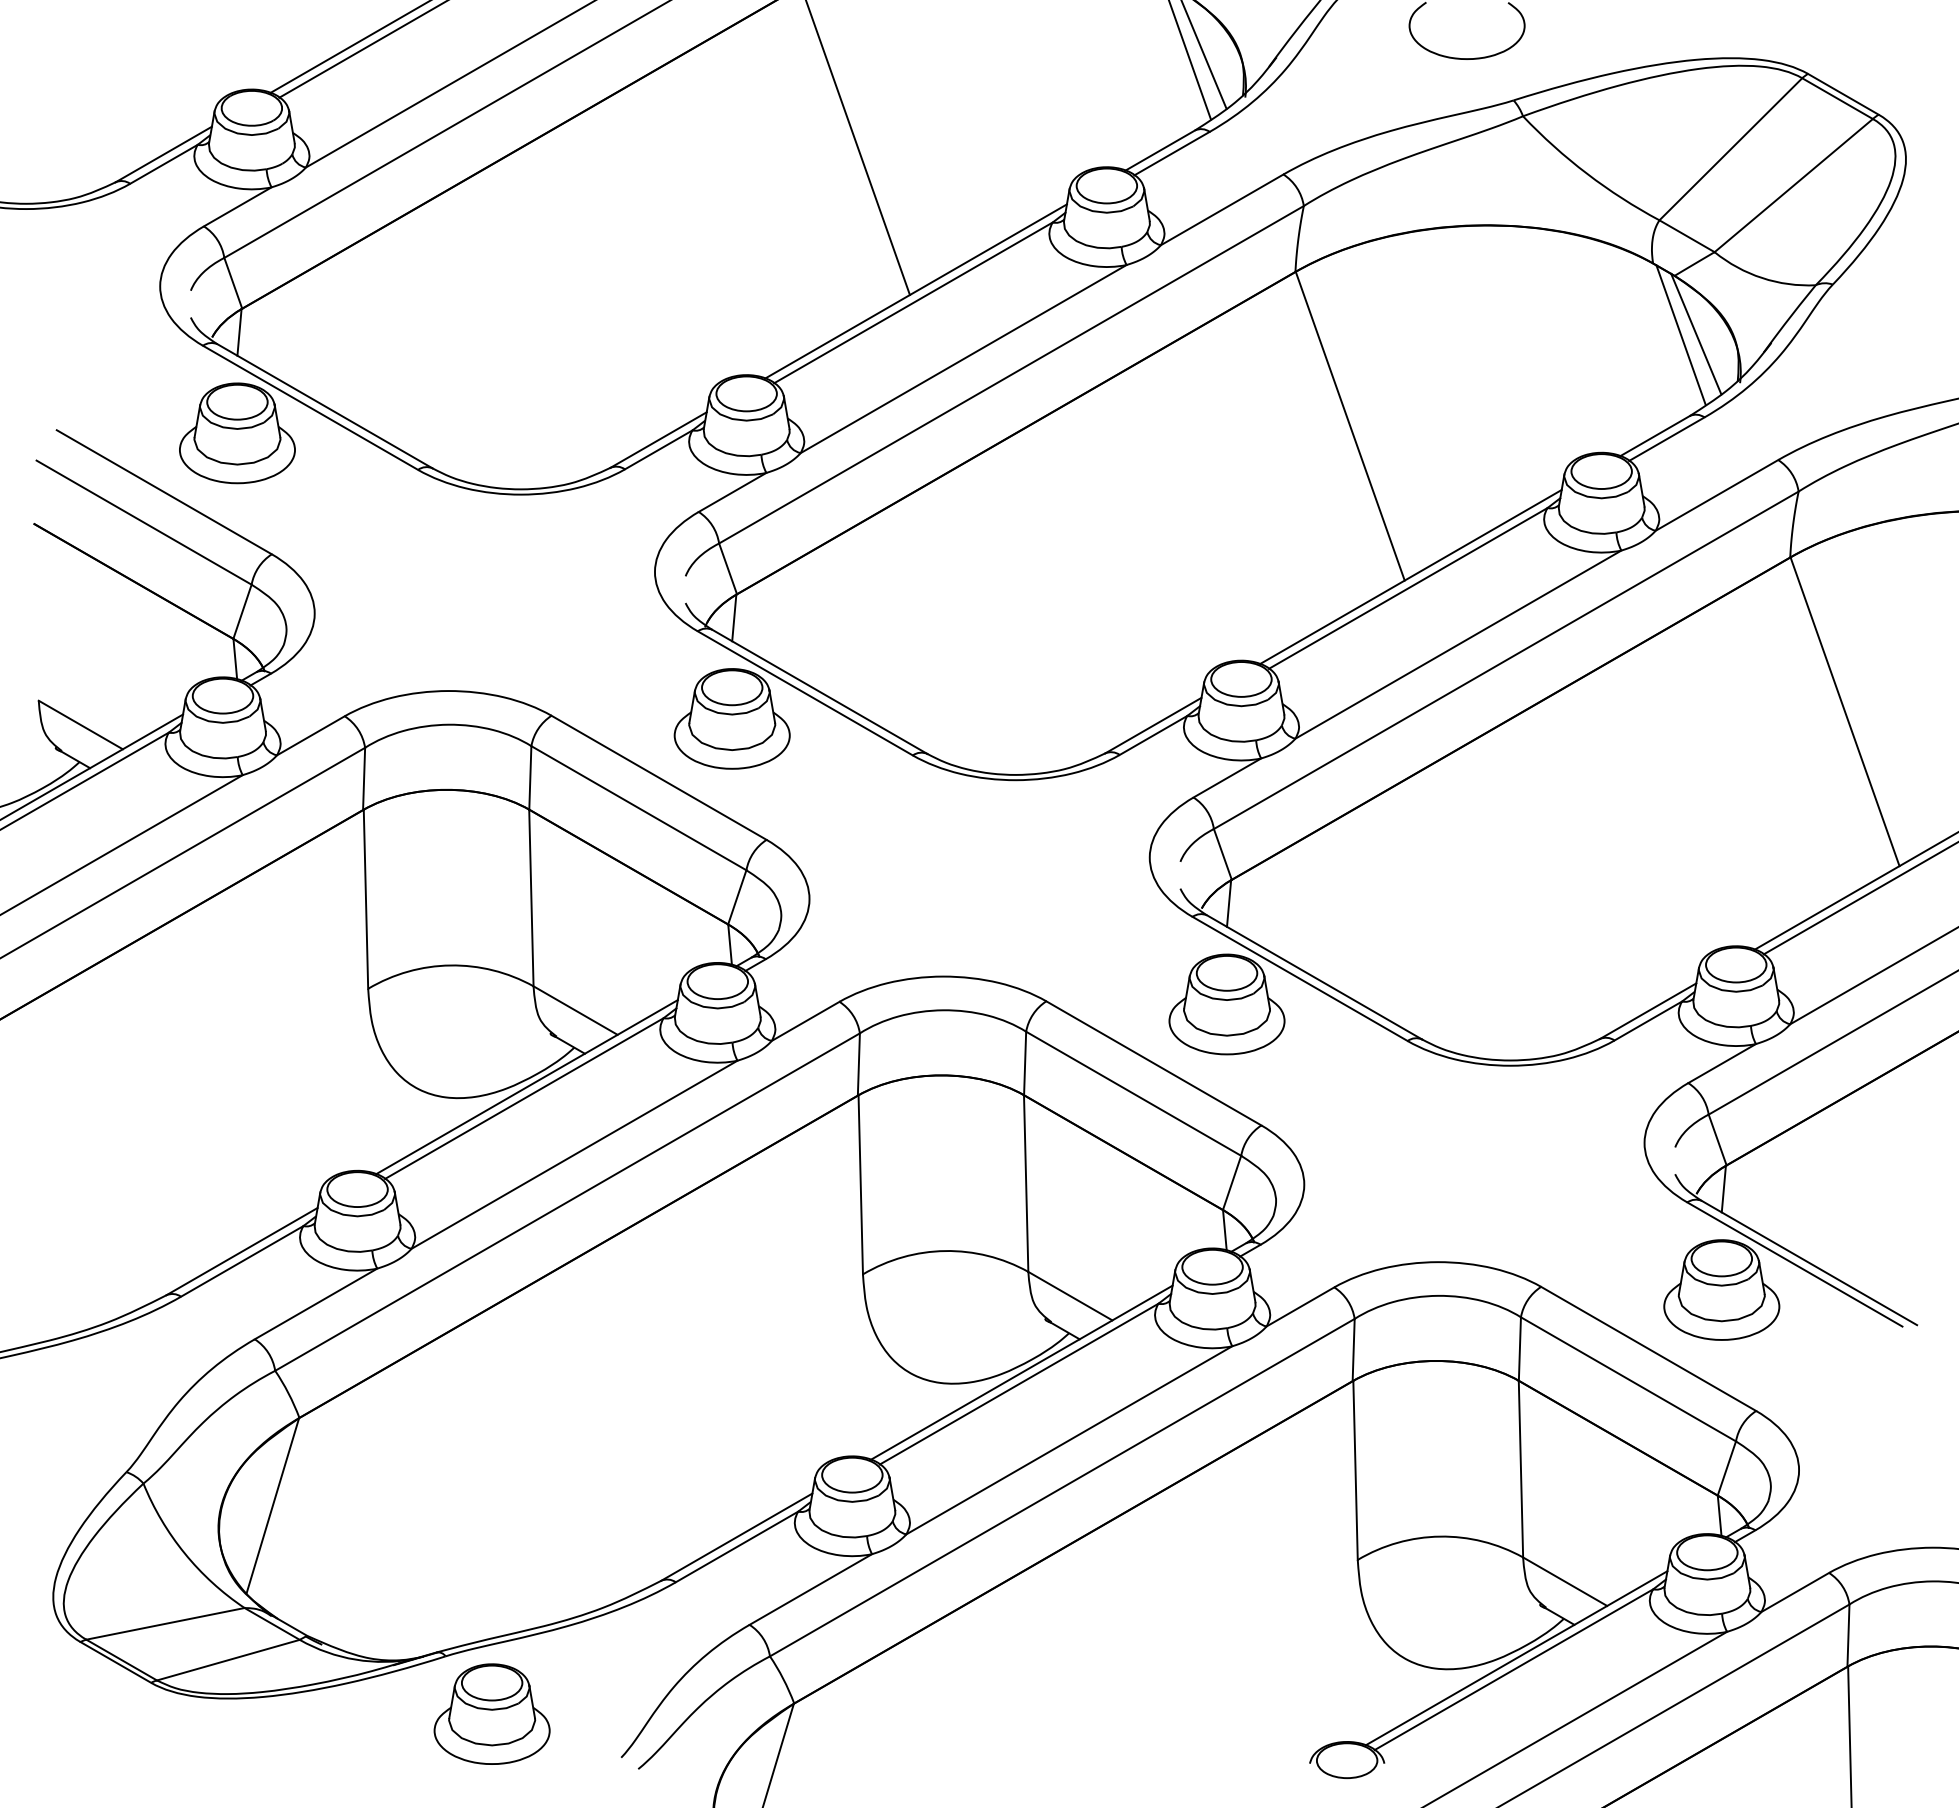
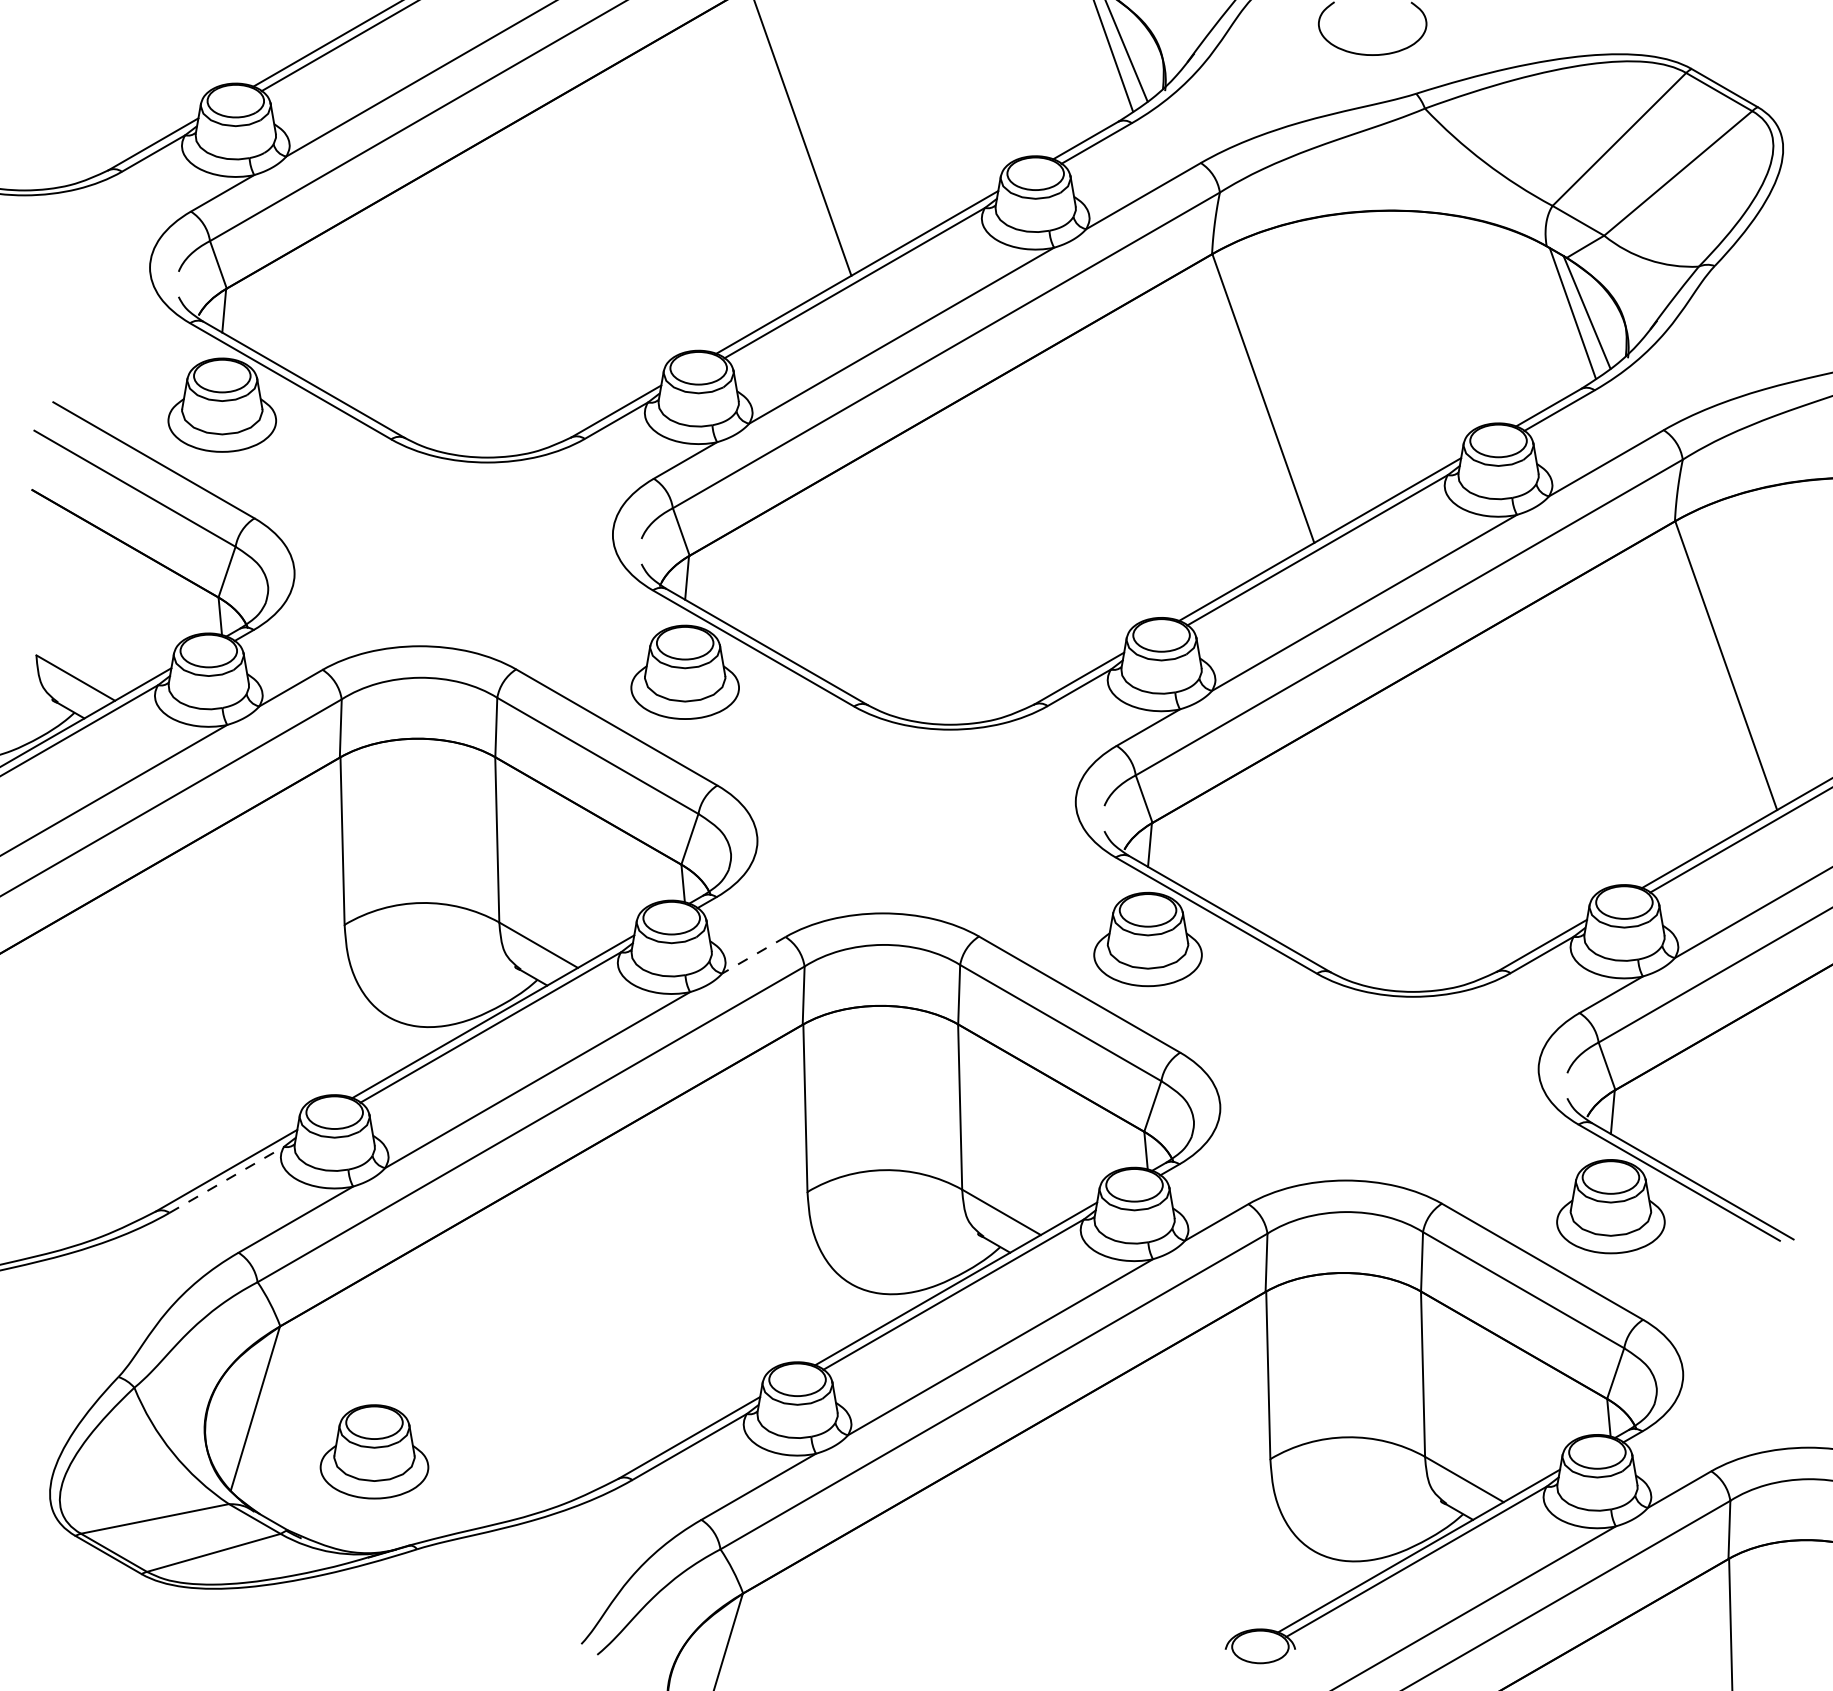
line: (805, 1021) -> (753, 955), solid -> dashed
line: (242, 1261) -> (227, 1179), solid -> dashed
part: (491, 1713) -> (373, 1451), moved

